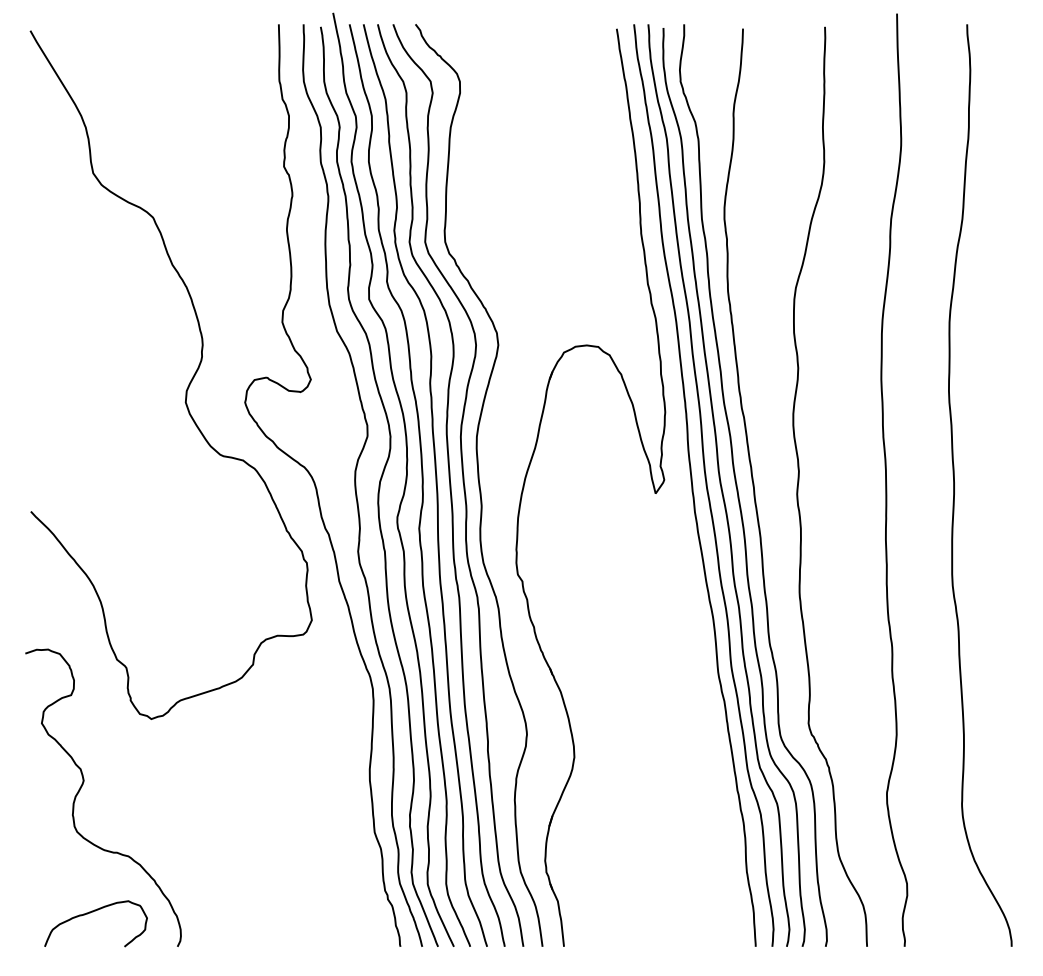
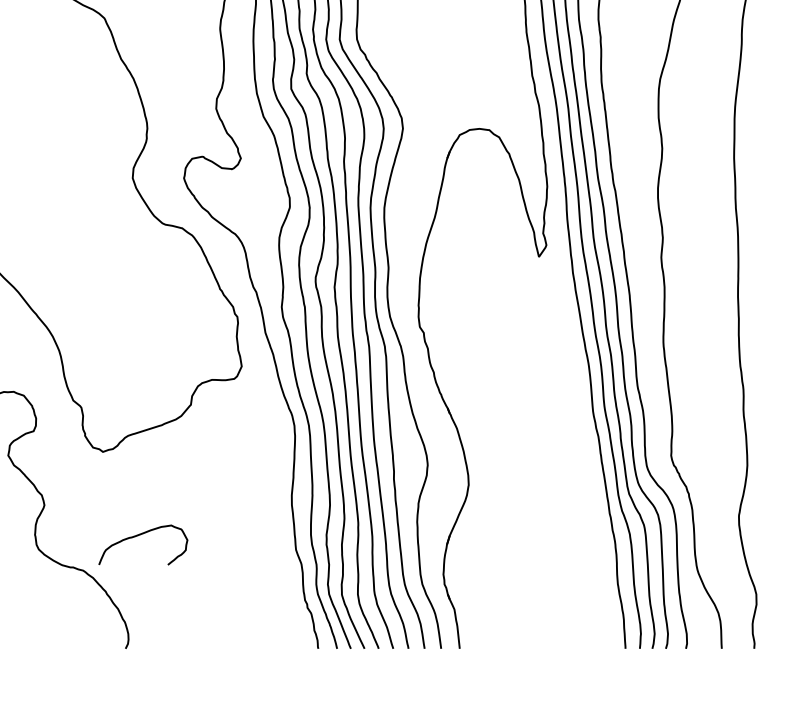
curve: (93, 912) -> (141, 535), moved

